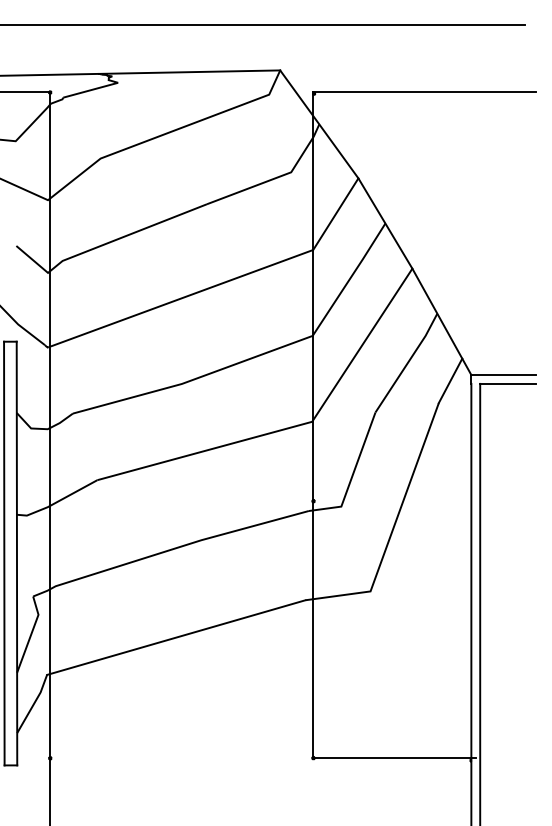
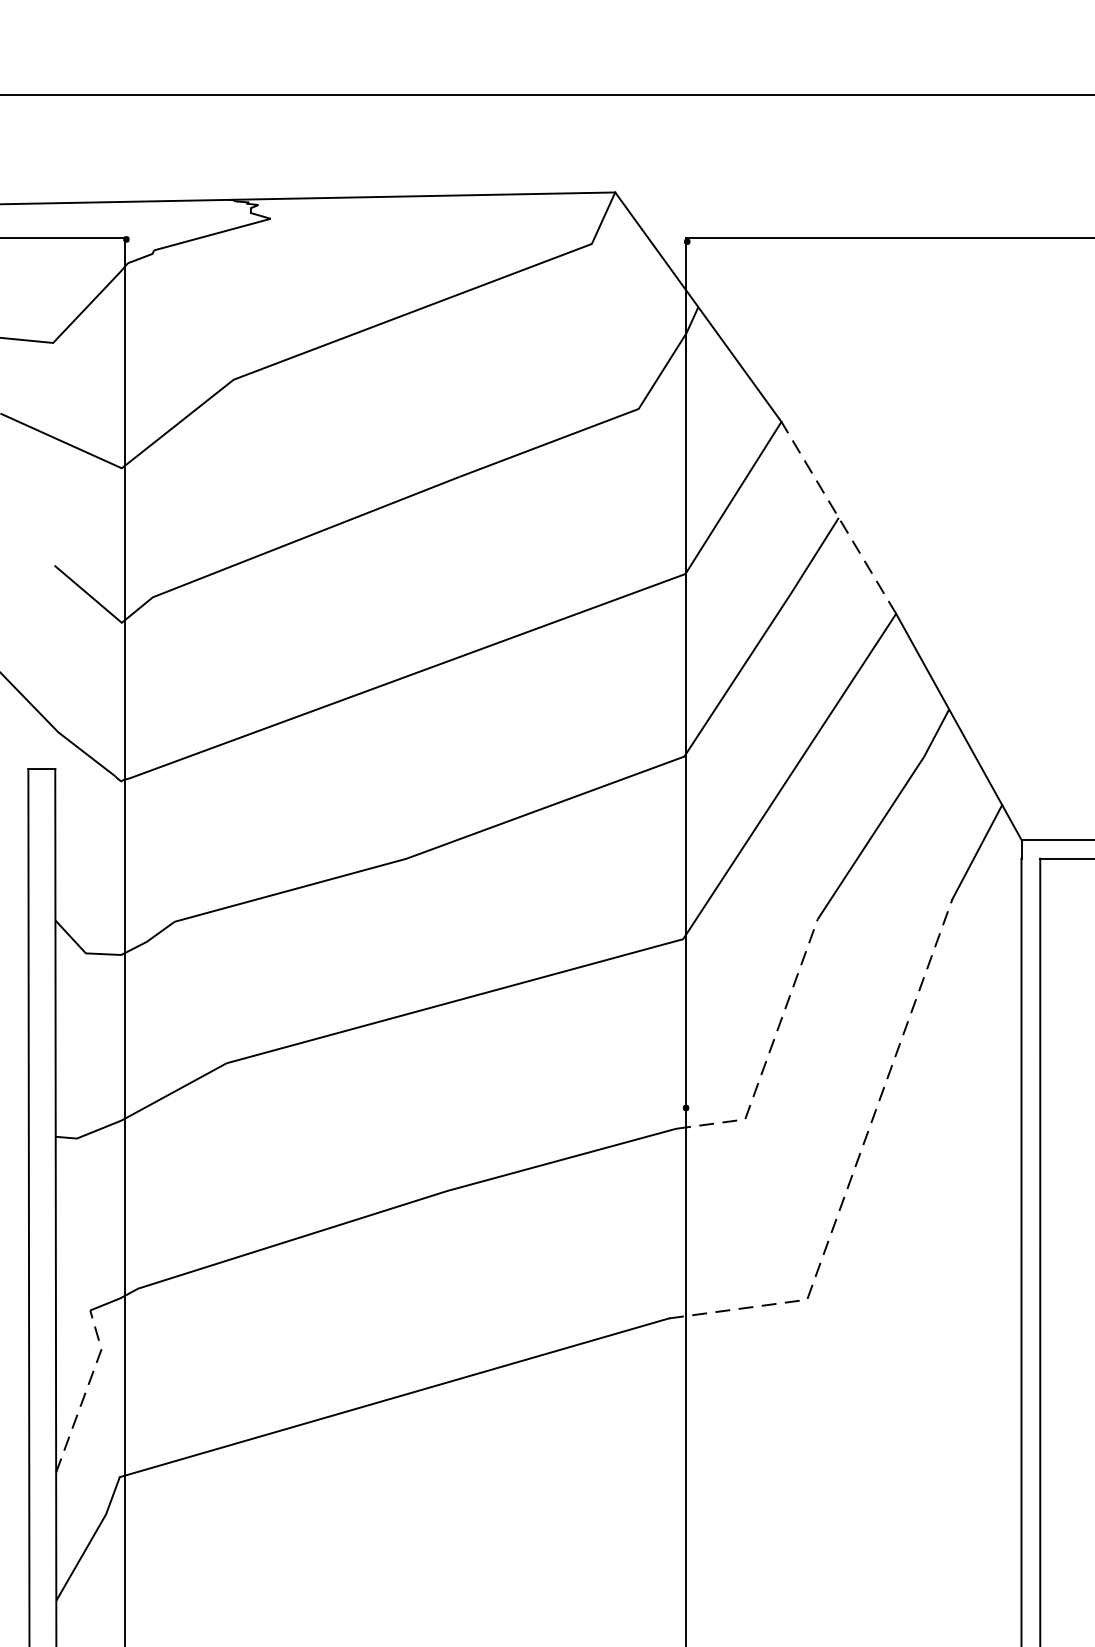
line: (385, 223) -> (838, 517), solid -> dashed
line: (352, 474) -> (768, 1051), solid -> dashed
line: (393, 528) -> (855, 1165), solid -> dashed
line: (31, 633) -> (86, 1389), solid -> dashed

